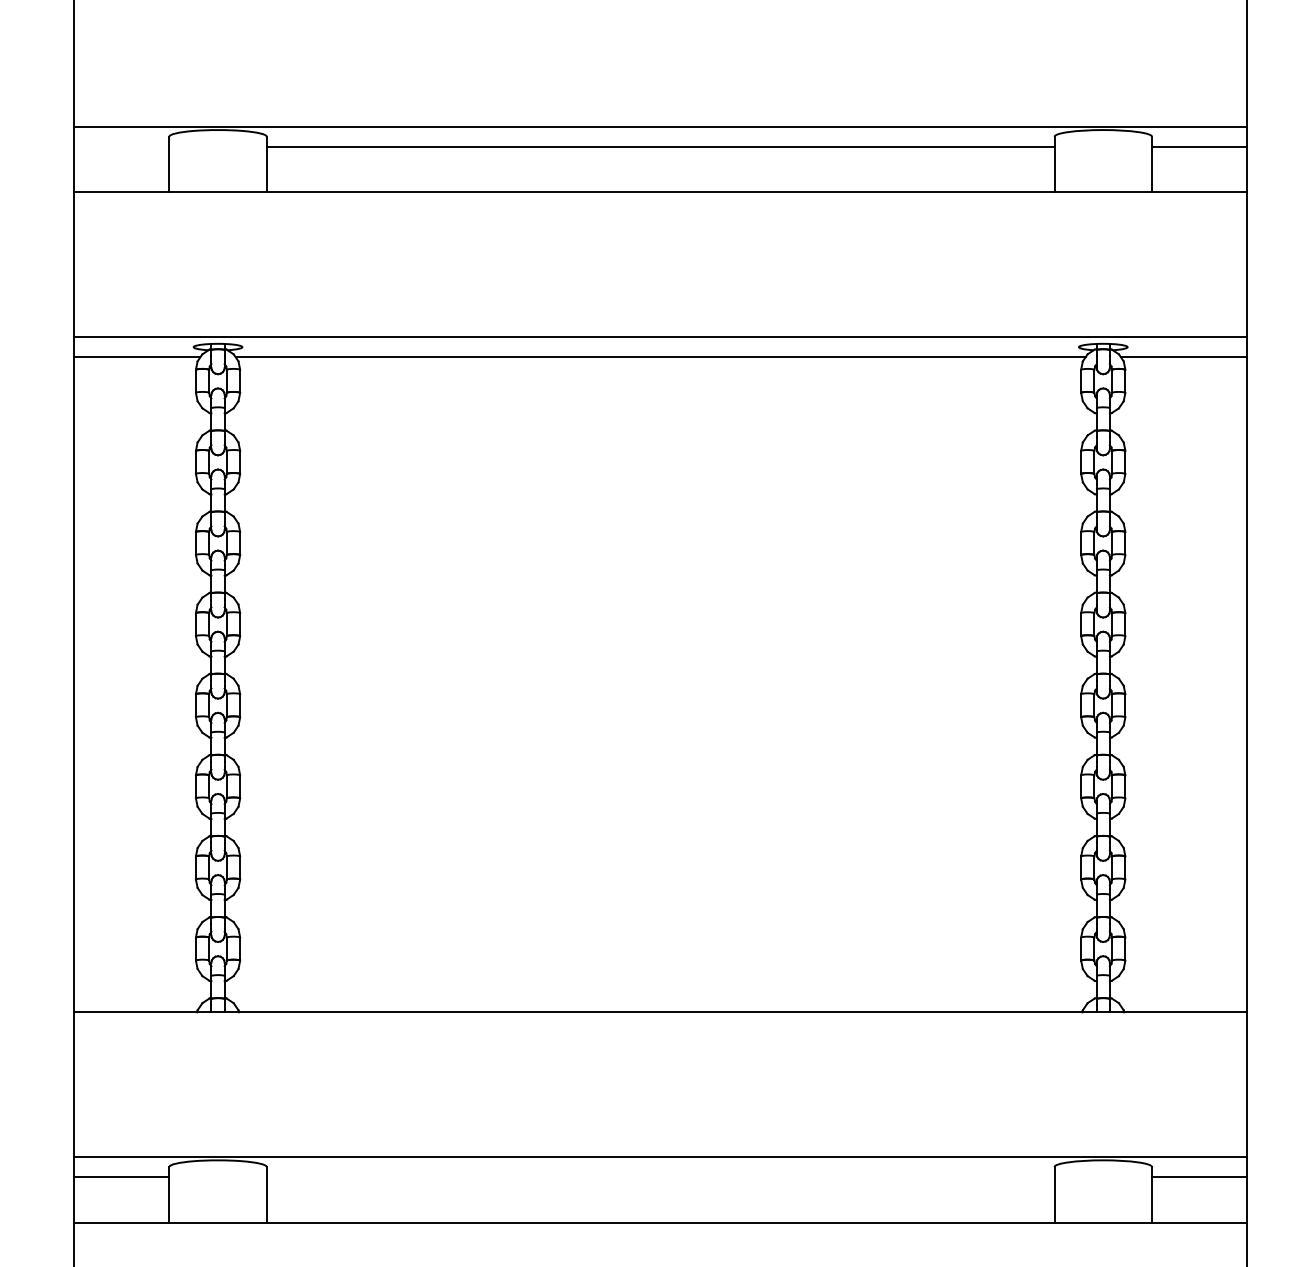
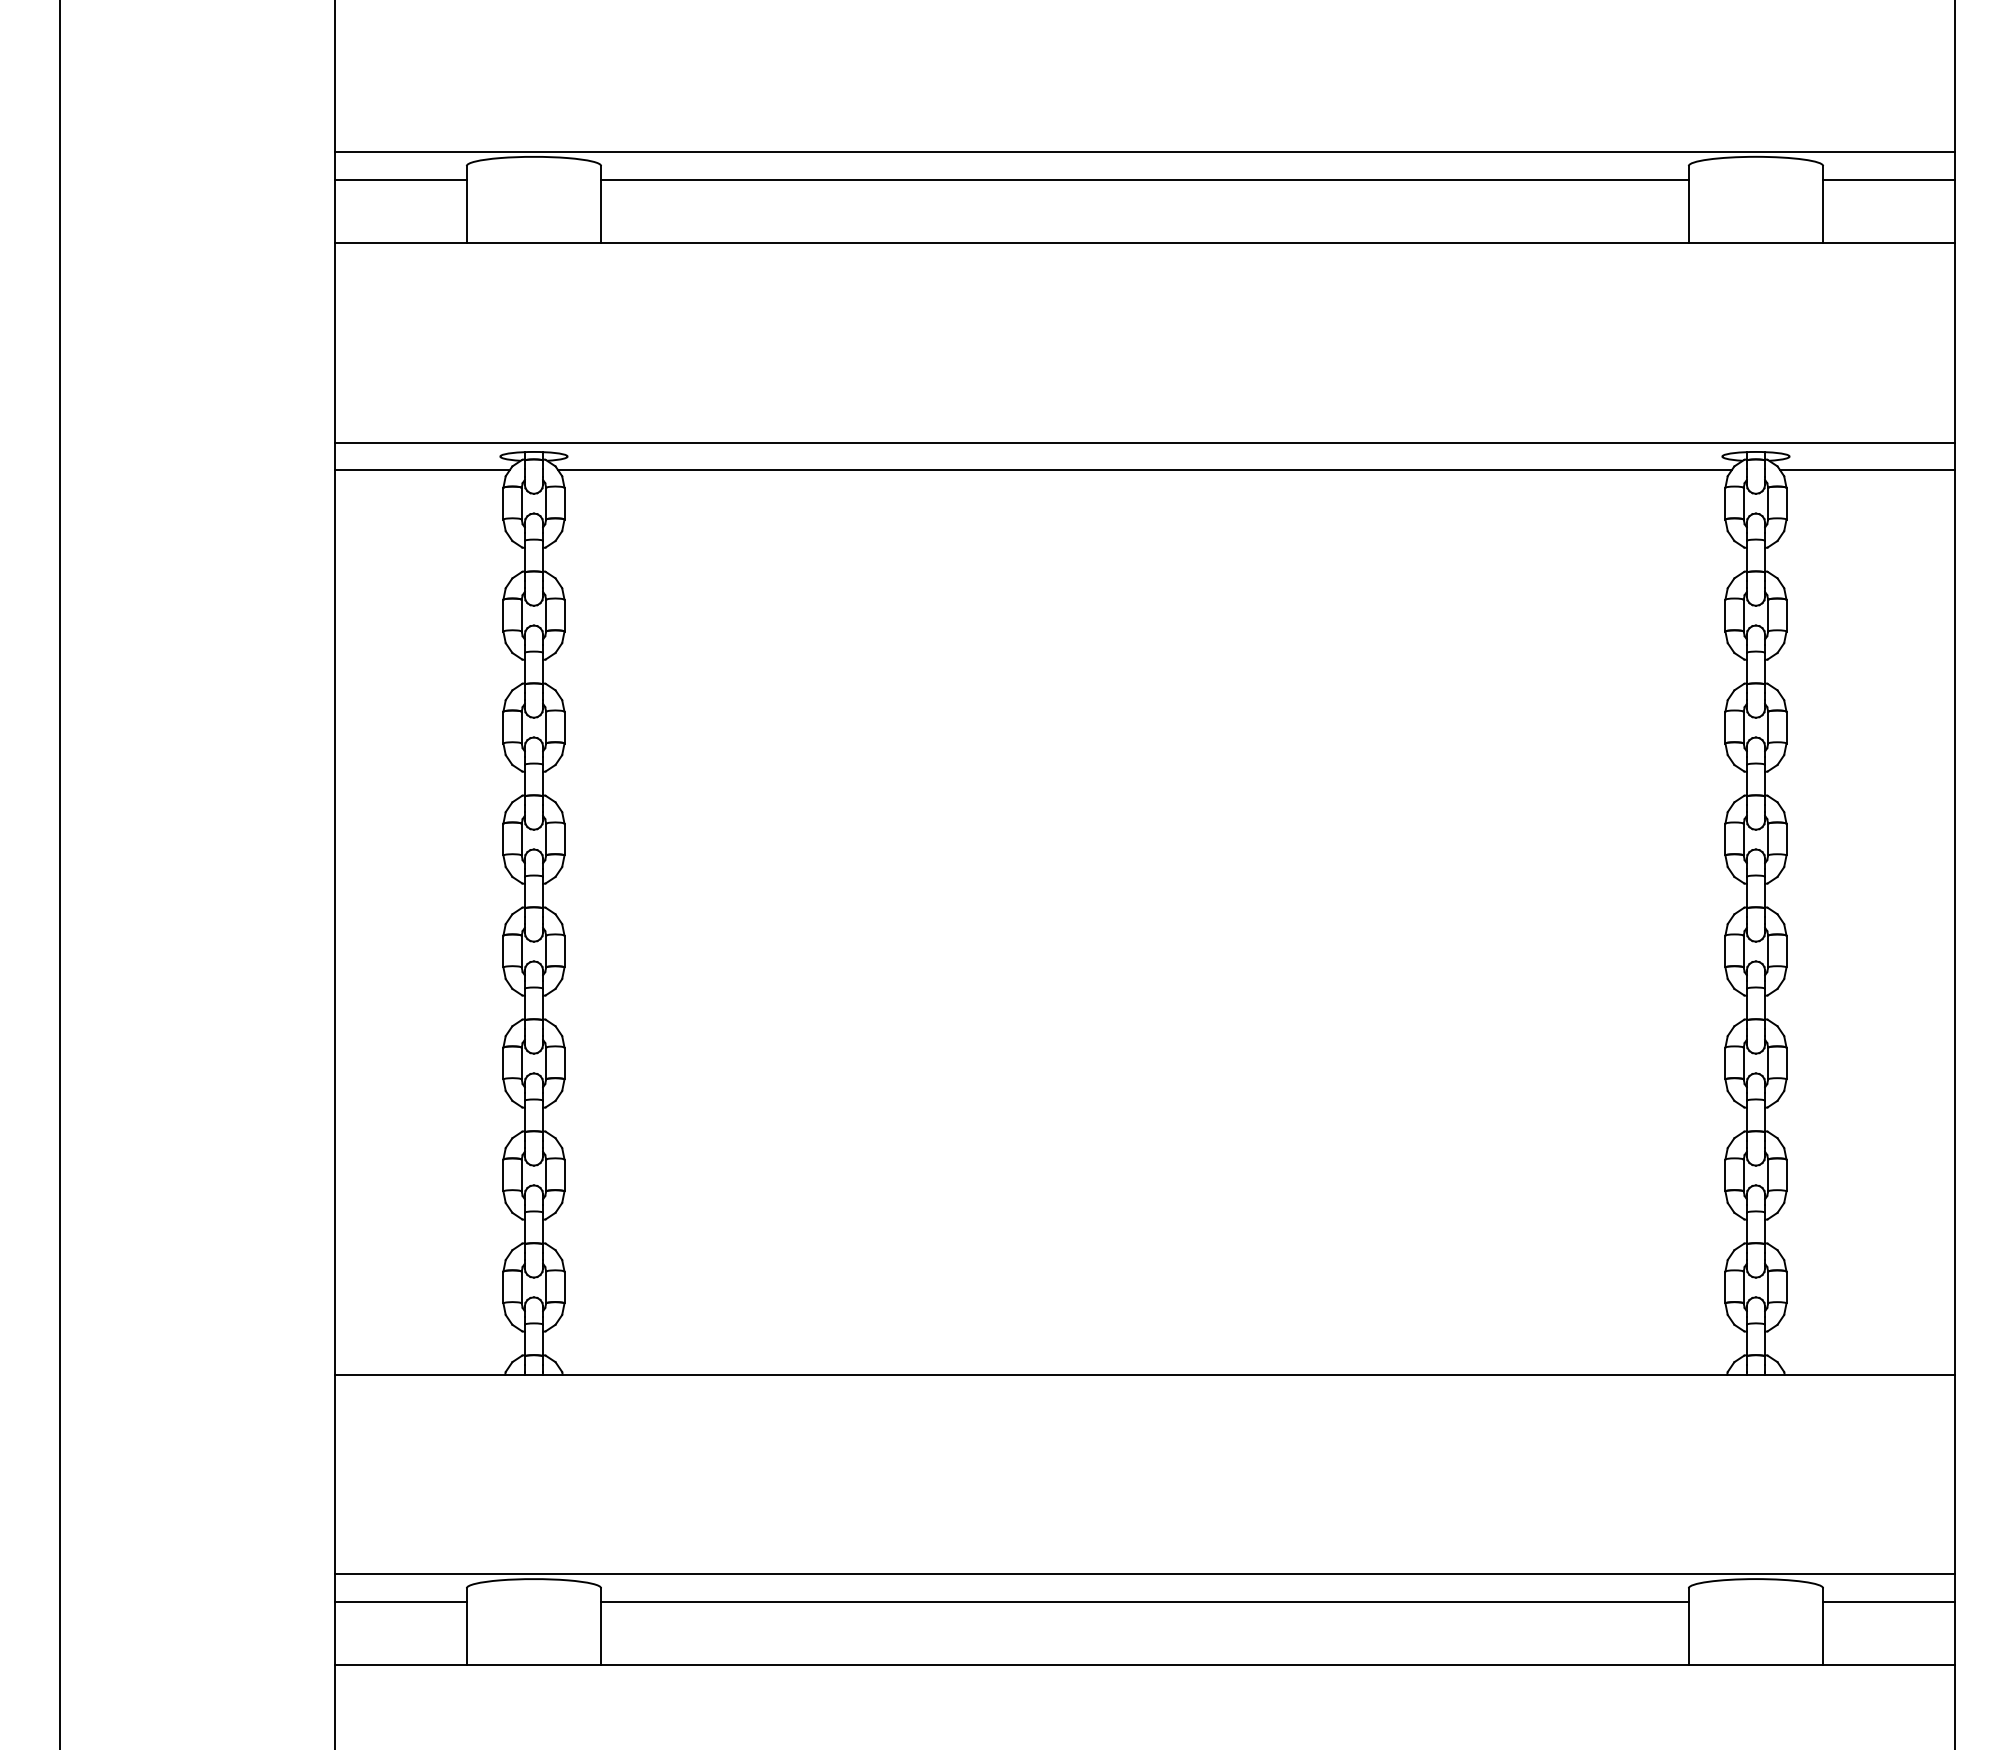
line: (121, 146) -> (400, 179), added
line: (660, 1177) -> (1144, 1602), added

